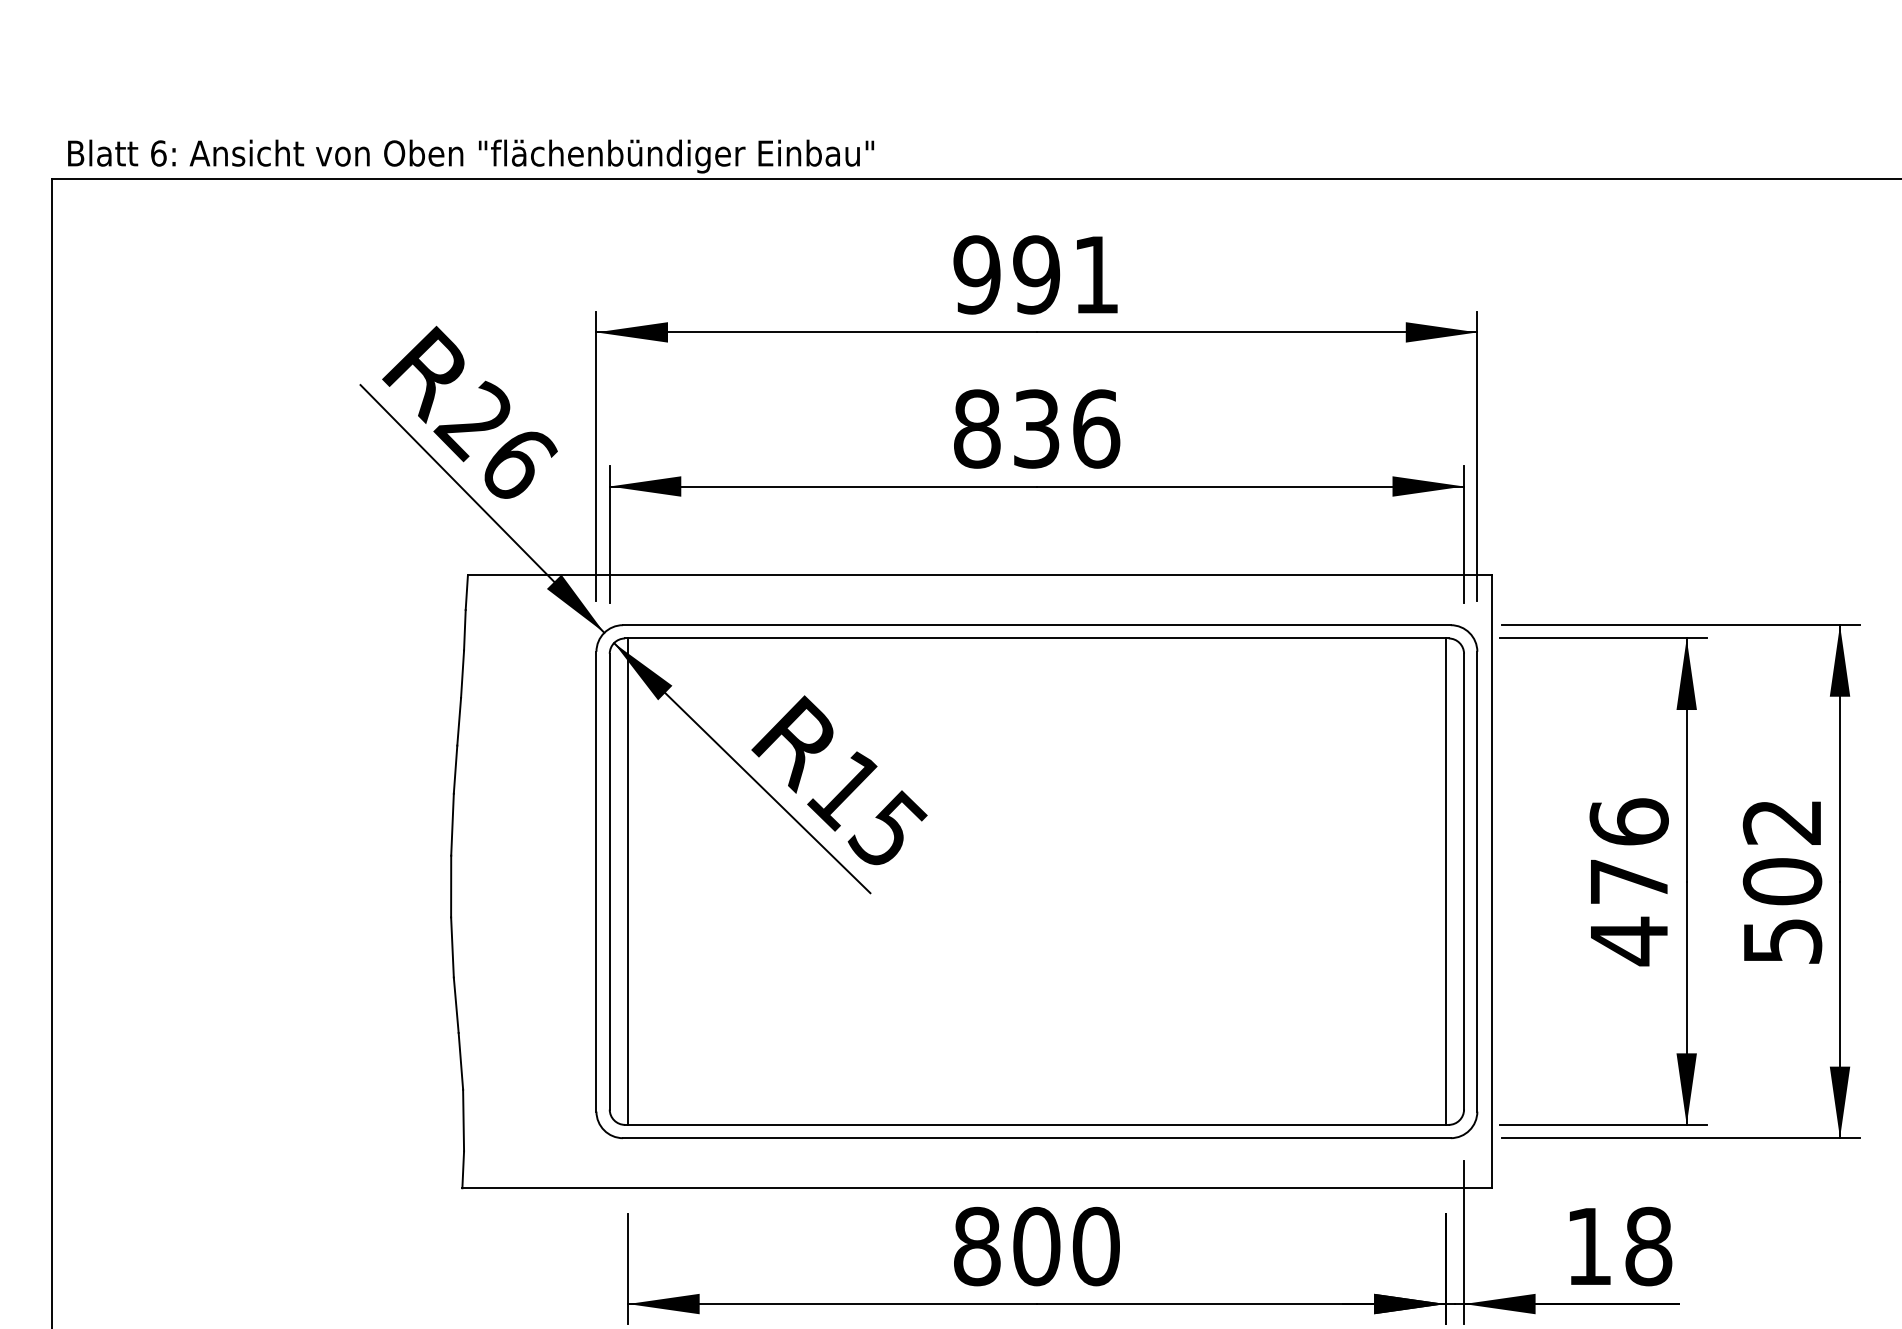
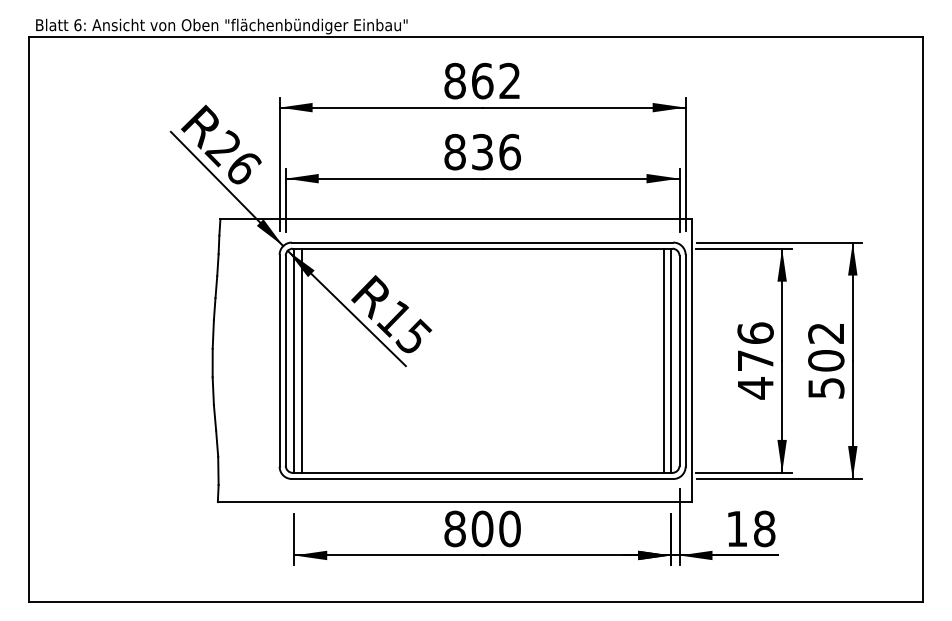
text: (1034, 273) -> (481, 80), 991 -> 862
line: (643, 881) -> (301, 360), added
line: (1429, 881) -> (663, 360), added

